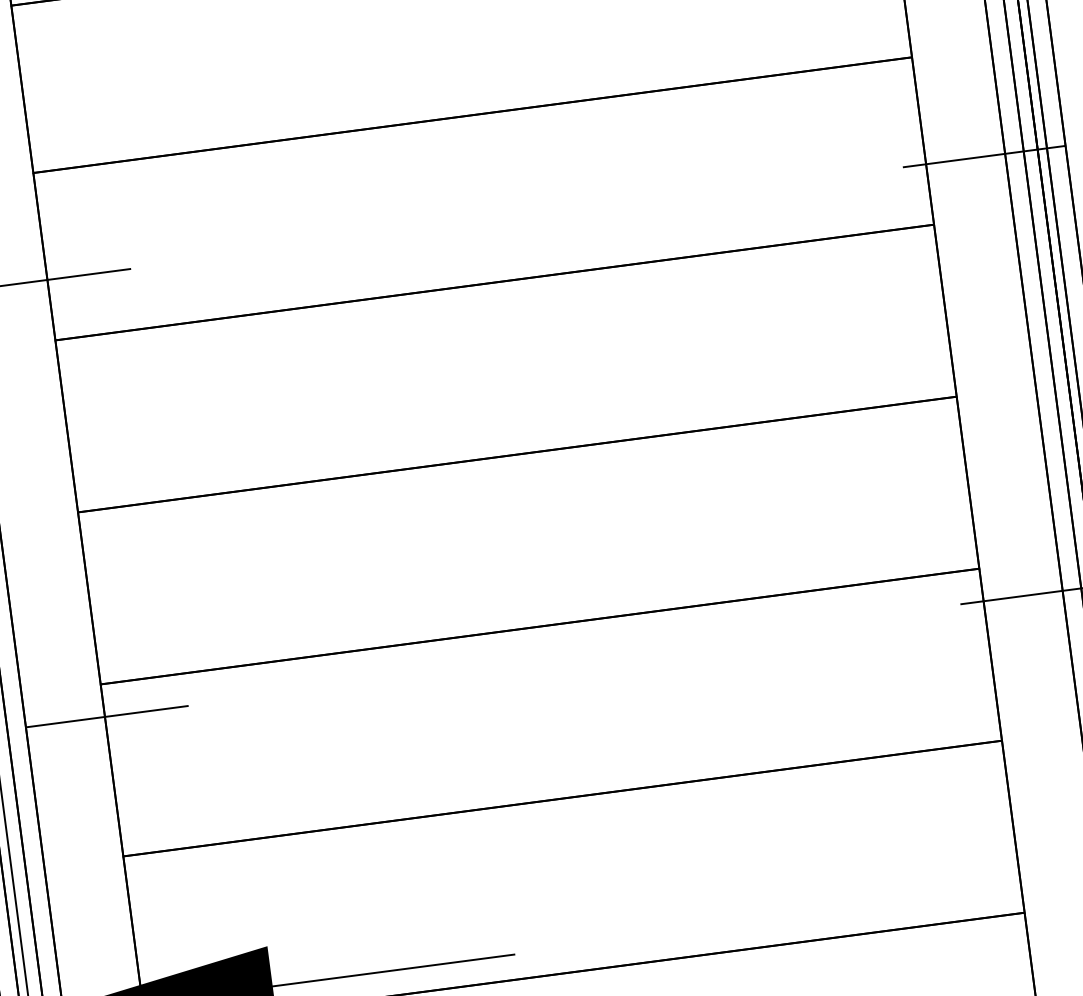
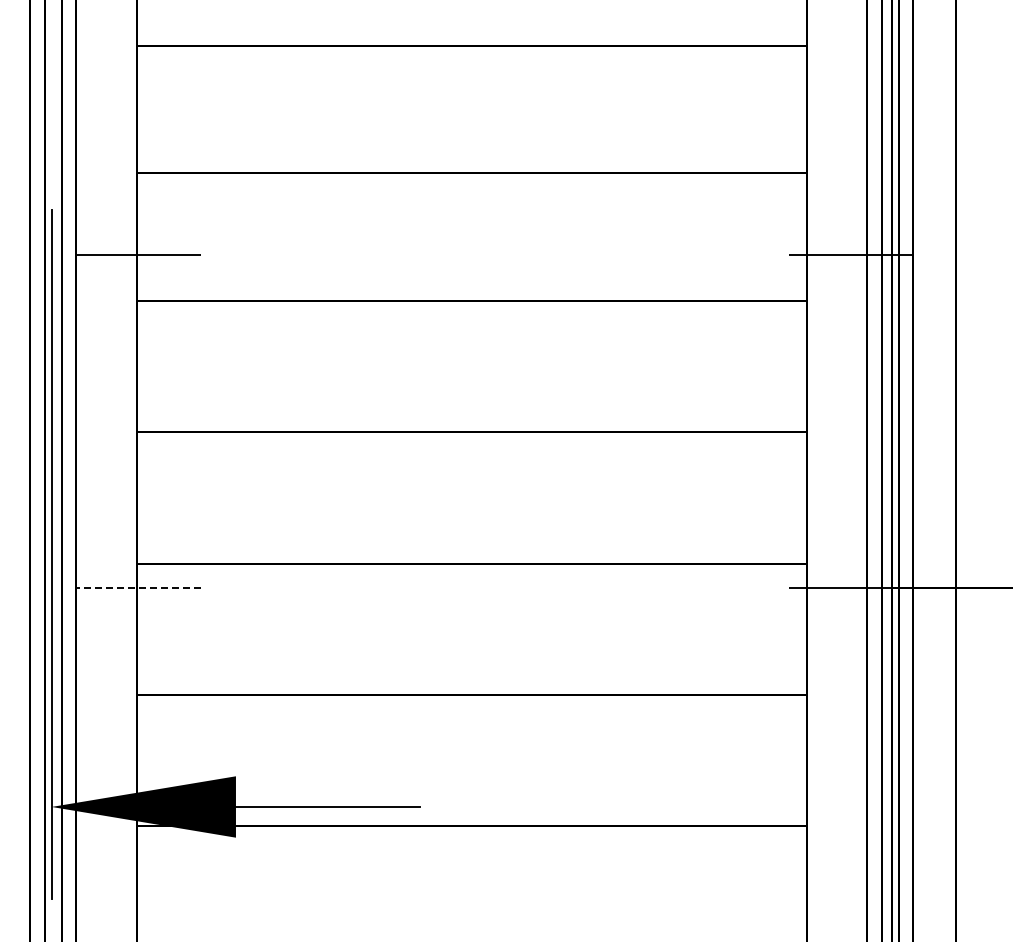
line: (107, 716) -> (138, 588), solid -> dashed

